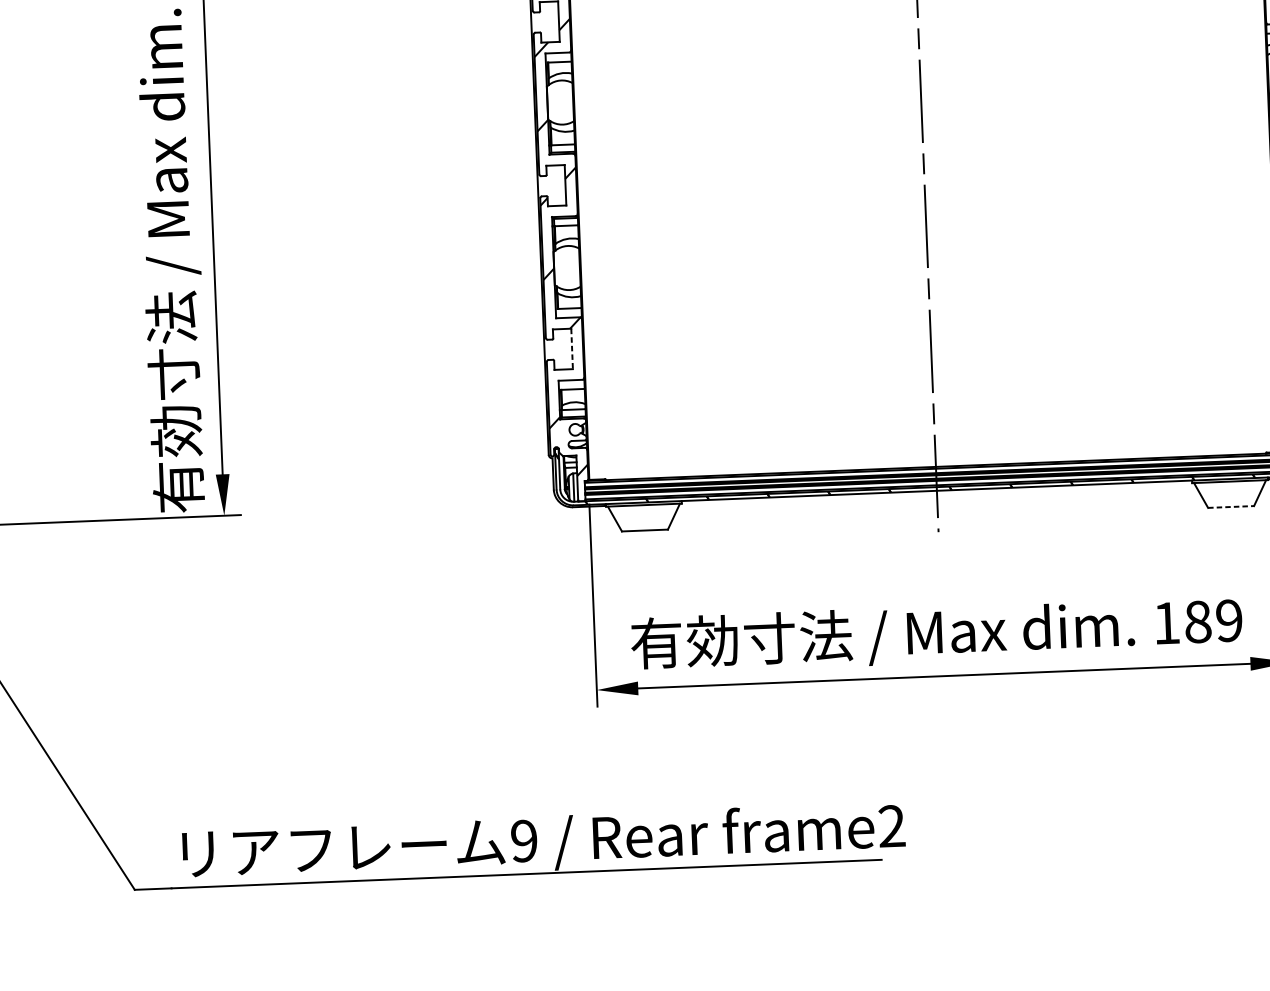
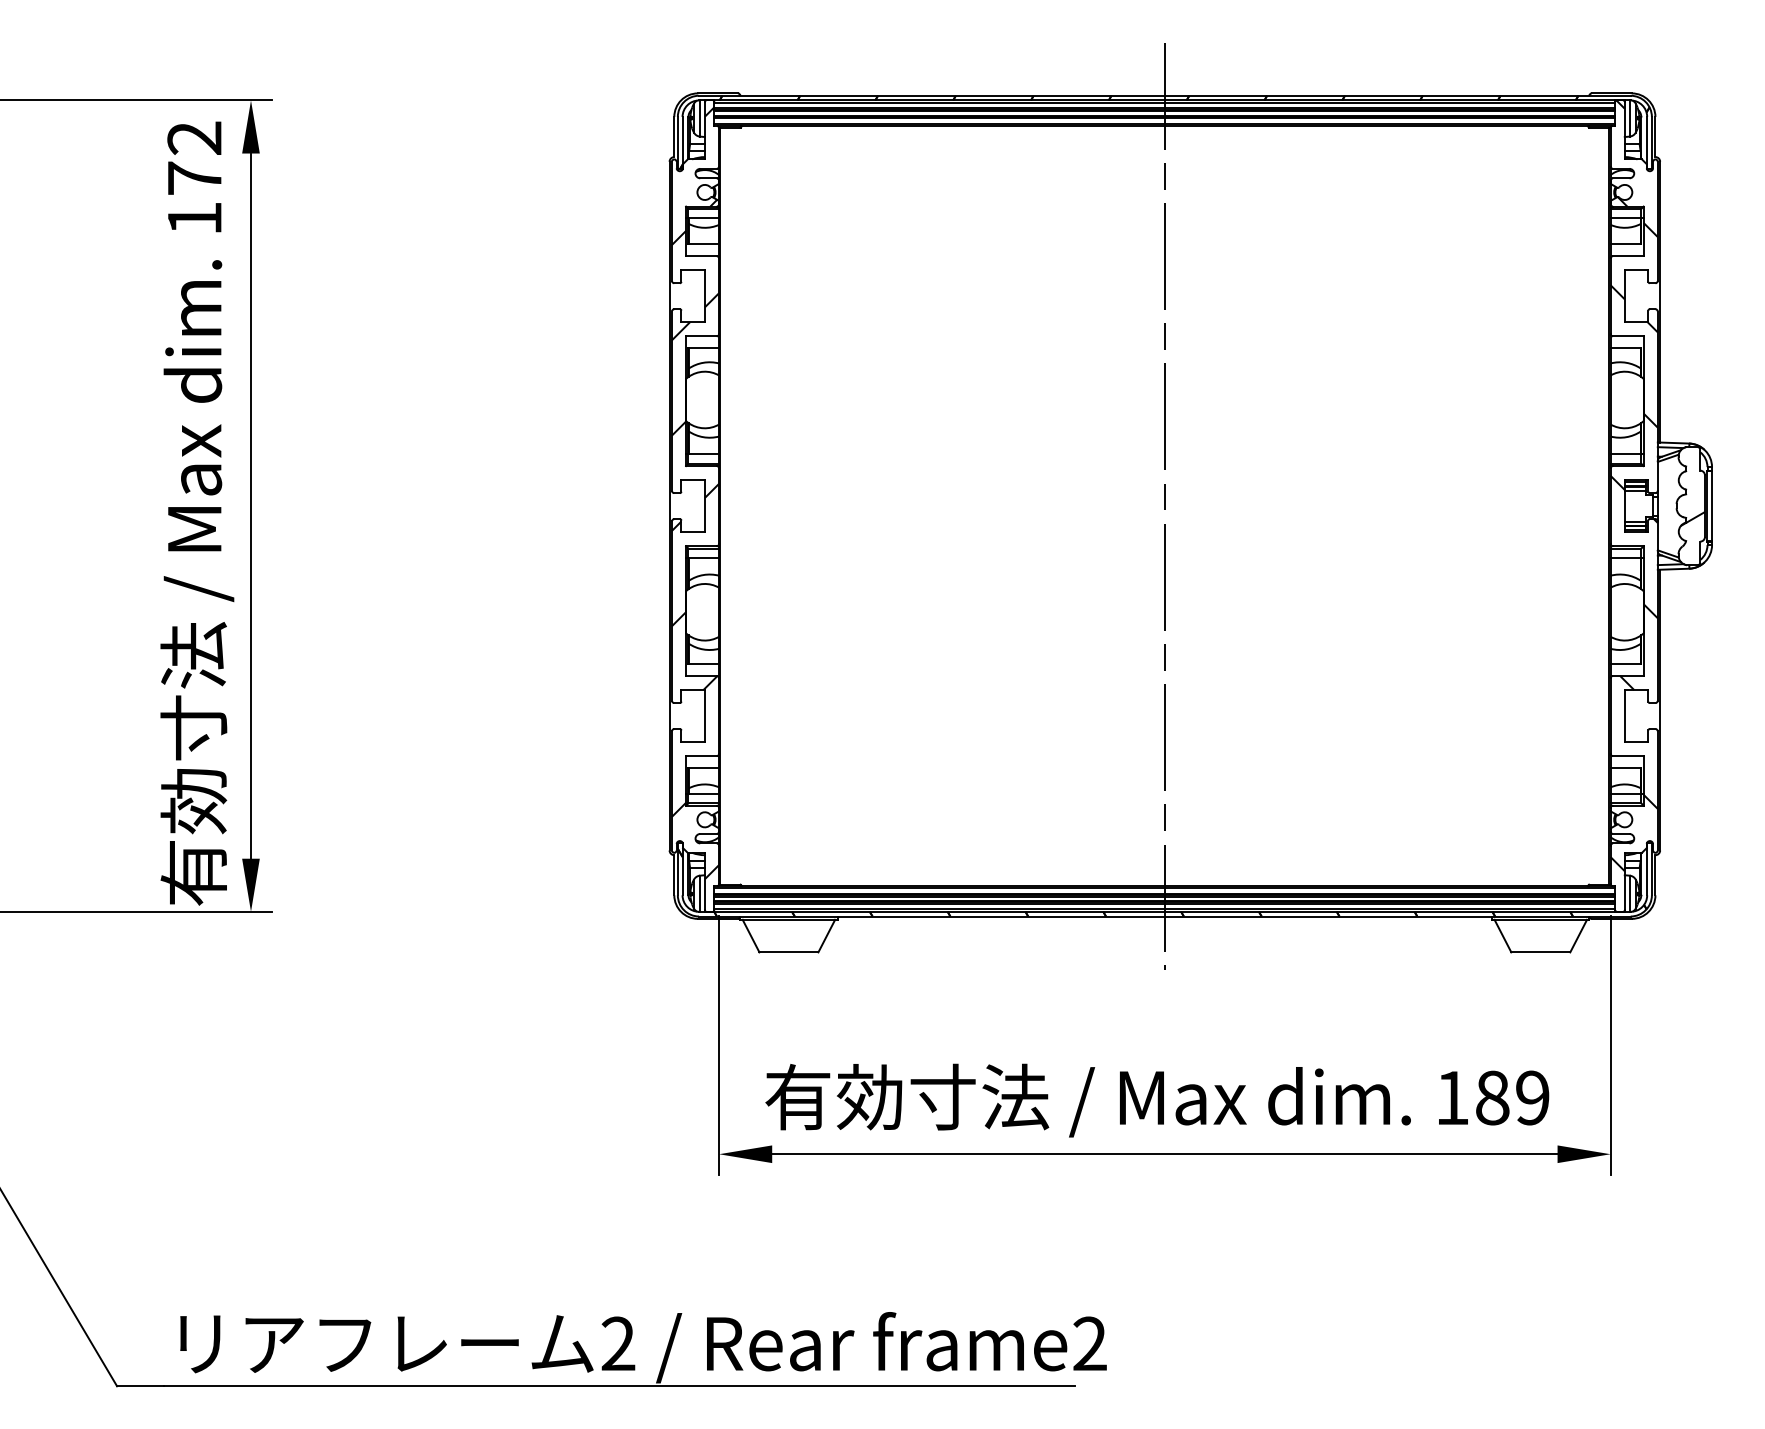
line: (571, 349) -> (704, 716), dashed -> solid
line: (1231, 507) -> (1541, 952), dashed -> solid
text: (524, 840) -> (618, 1343), 9 -> 2

